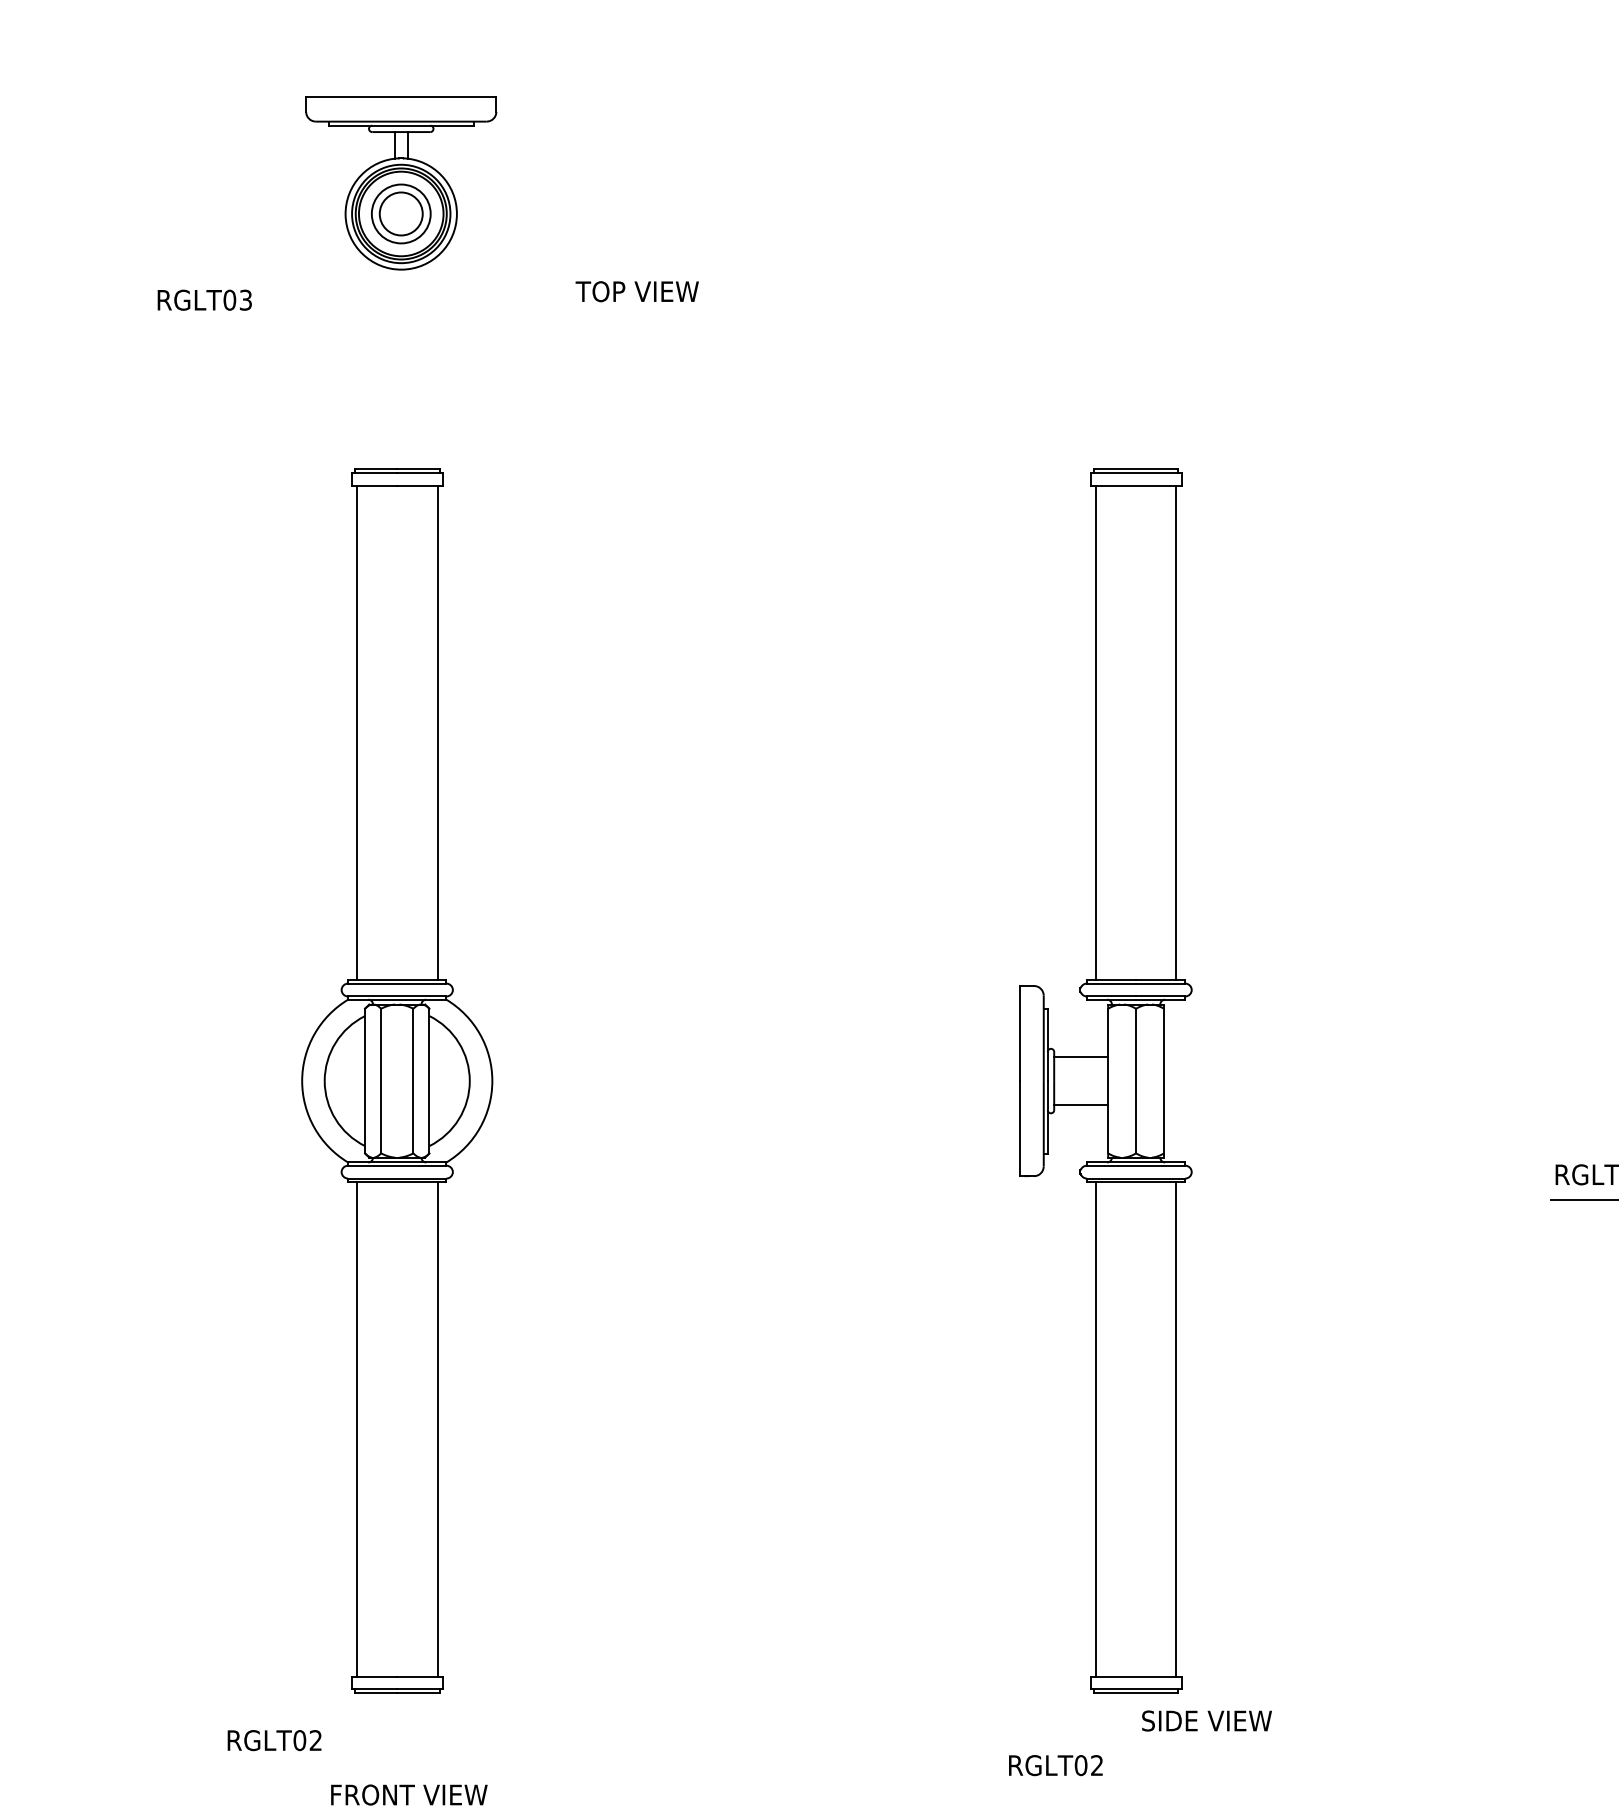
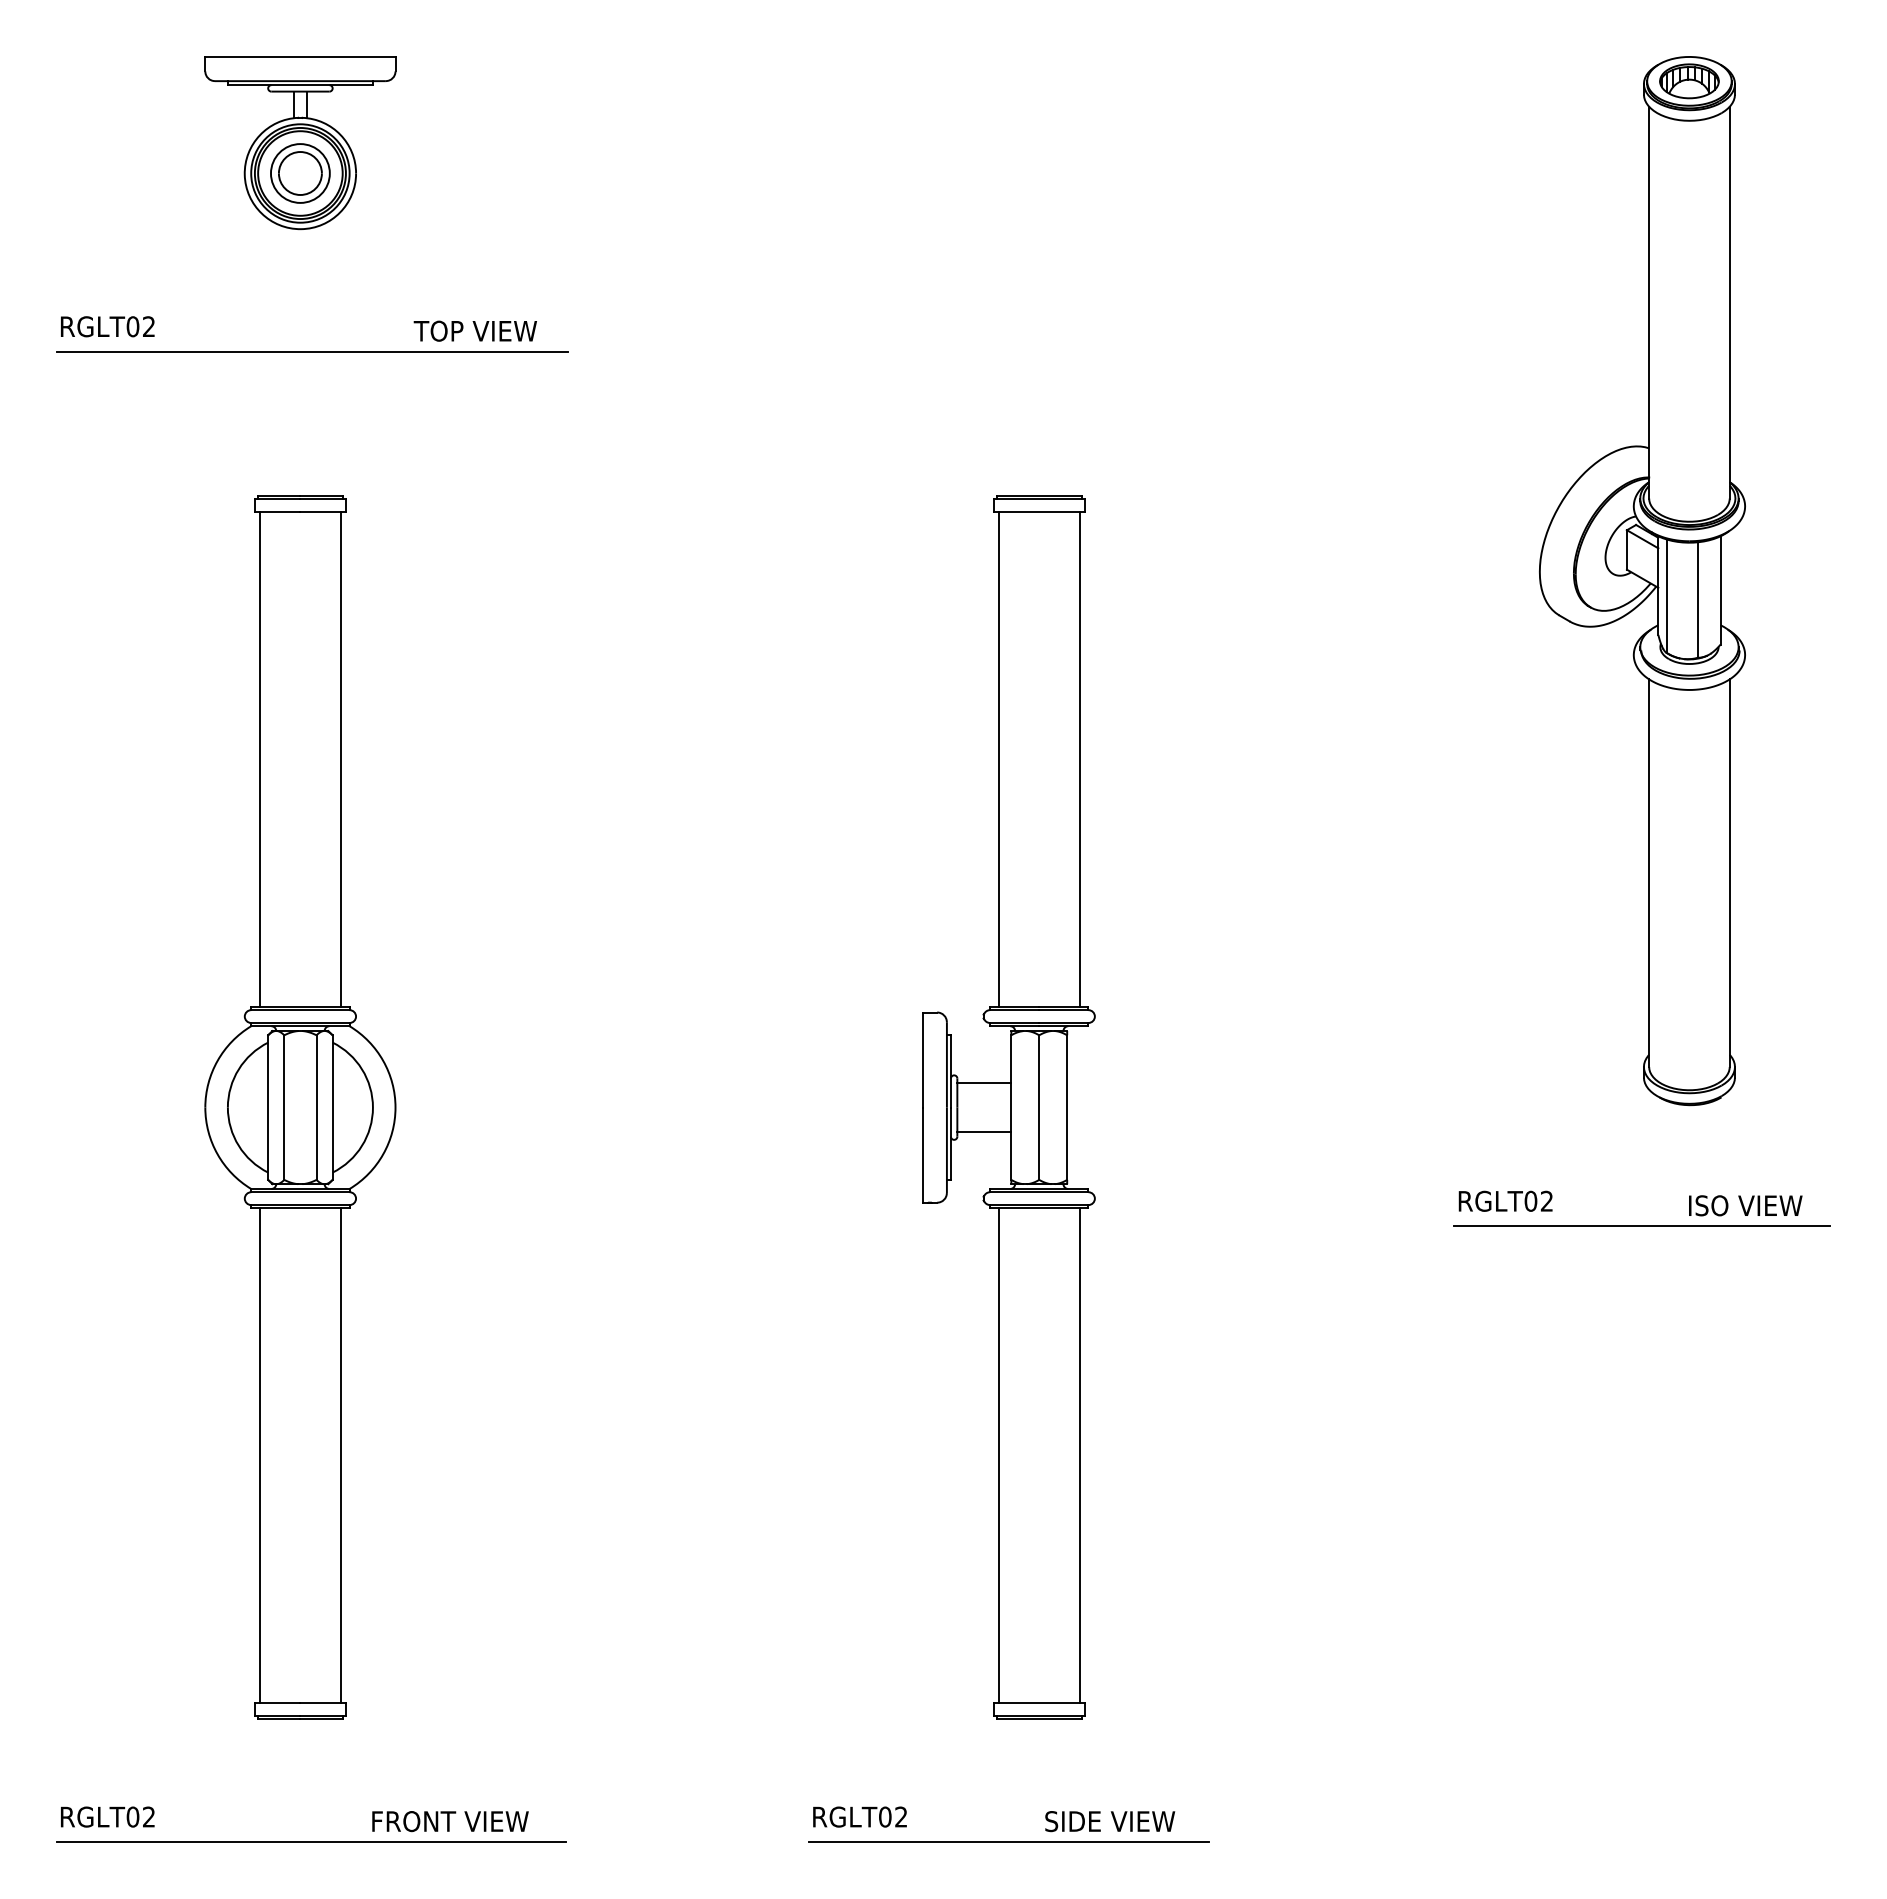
part: (401, 183) -> (300, 143), moved
text: (636, 290) -> (474, 330), moved
text: (246, 299) -> (149, 326), RGLT03 -> RGLT02
line: (409, 324) -> (312, 351), added
text: (1207, 1720) -> (1110, 1821), moved
text: (274, 1739) -> (107, 1816), moved
text: (1055, 1764) -> (859, 1816), moved
text: (409, 1794) -> (450, 1821), moved

